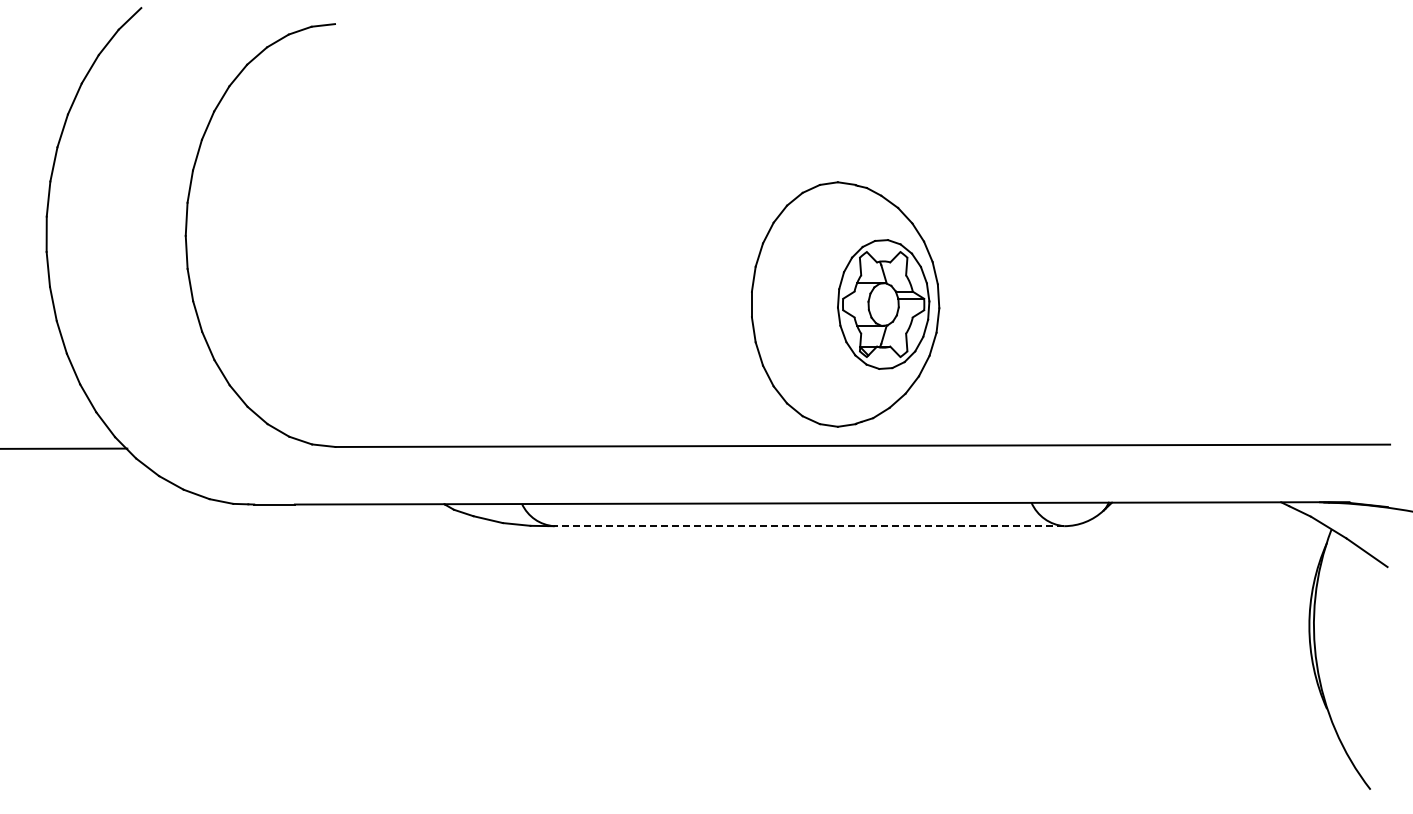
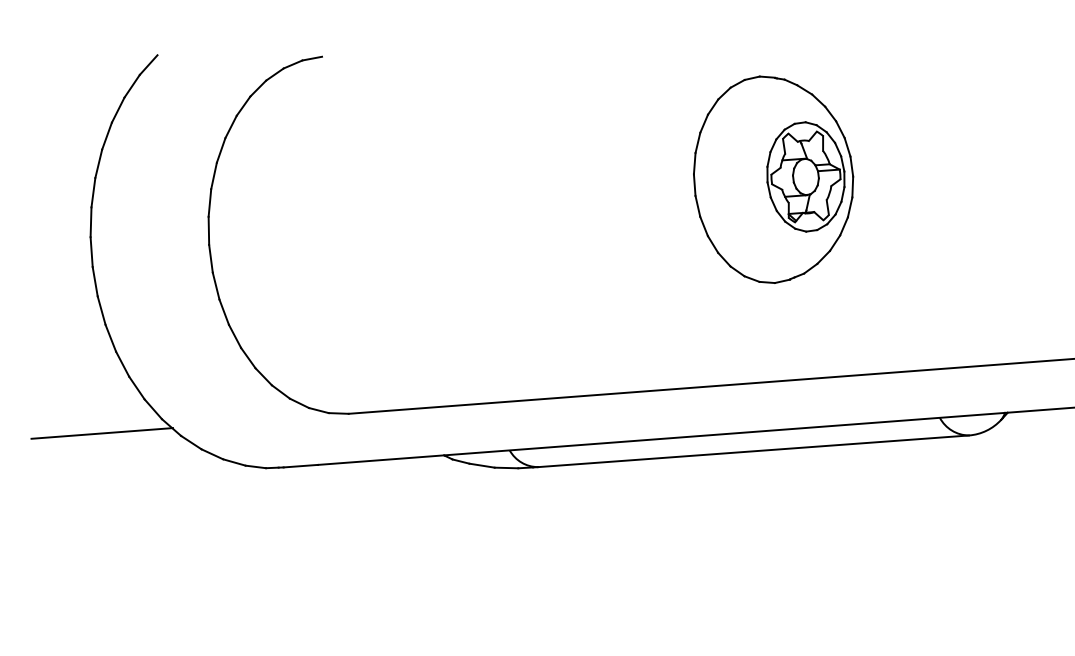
part: (845, 304) -> (773, 179), moved
line: (808, 526) -> (752, 451), dashed -> solid

